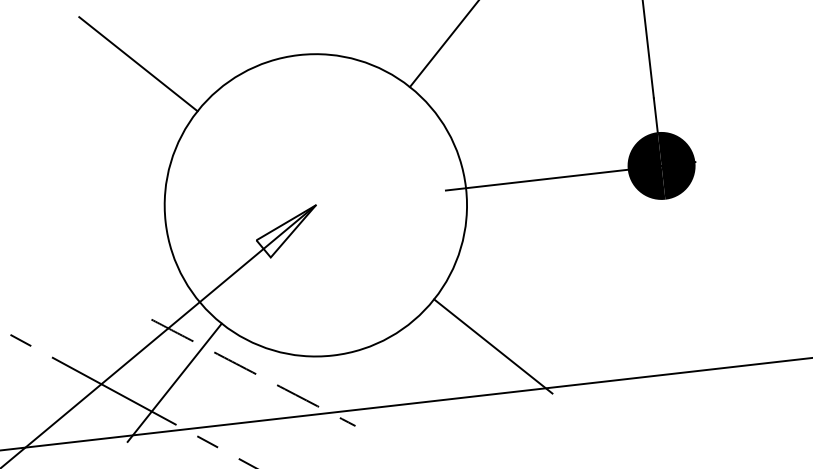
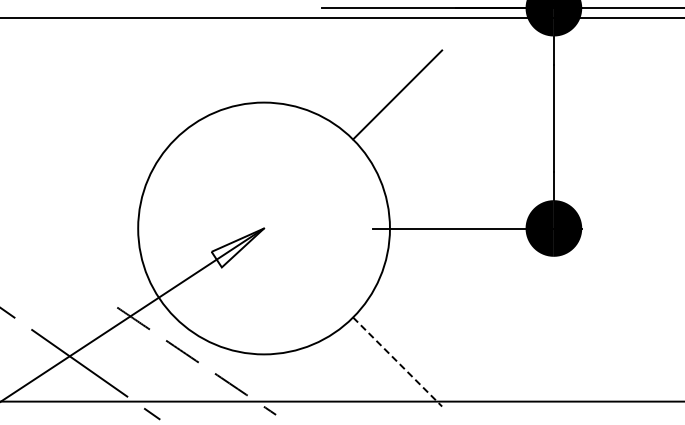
line: (138, 63) -> (130, 94), removed
line: (493, 347) -> (397, 362), solid -> dashed
line: (174, 382) -> (130, 361), removed

